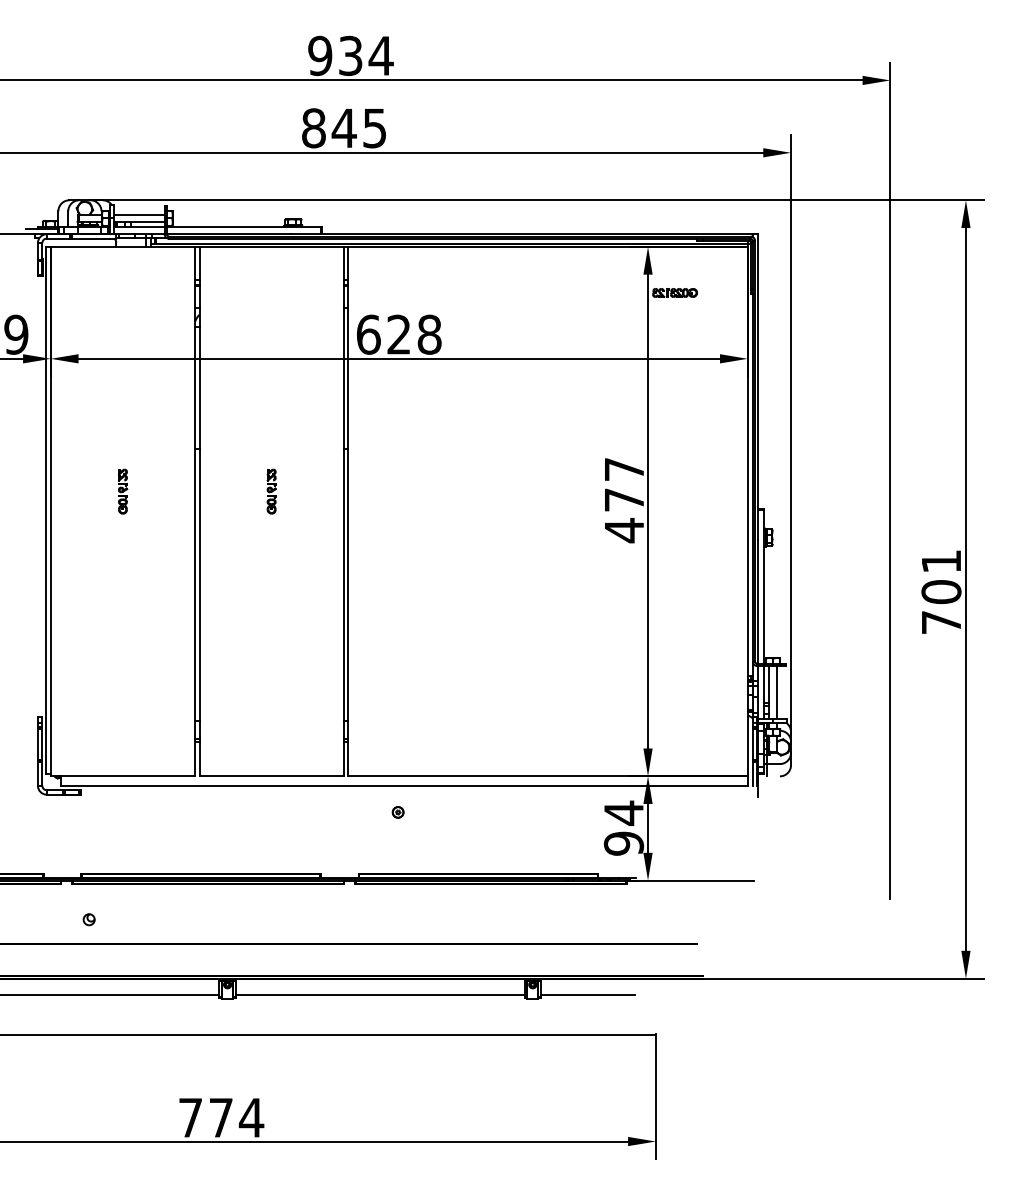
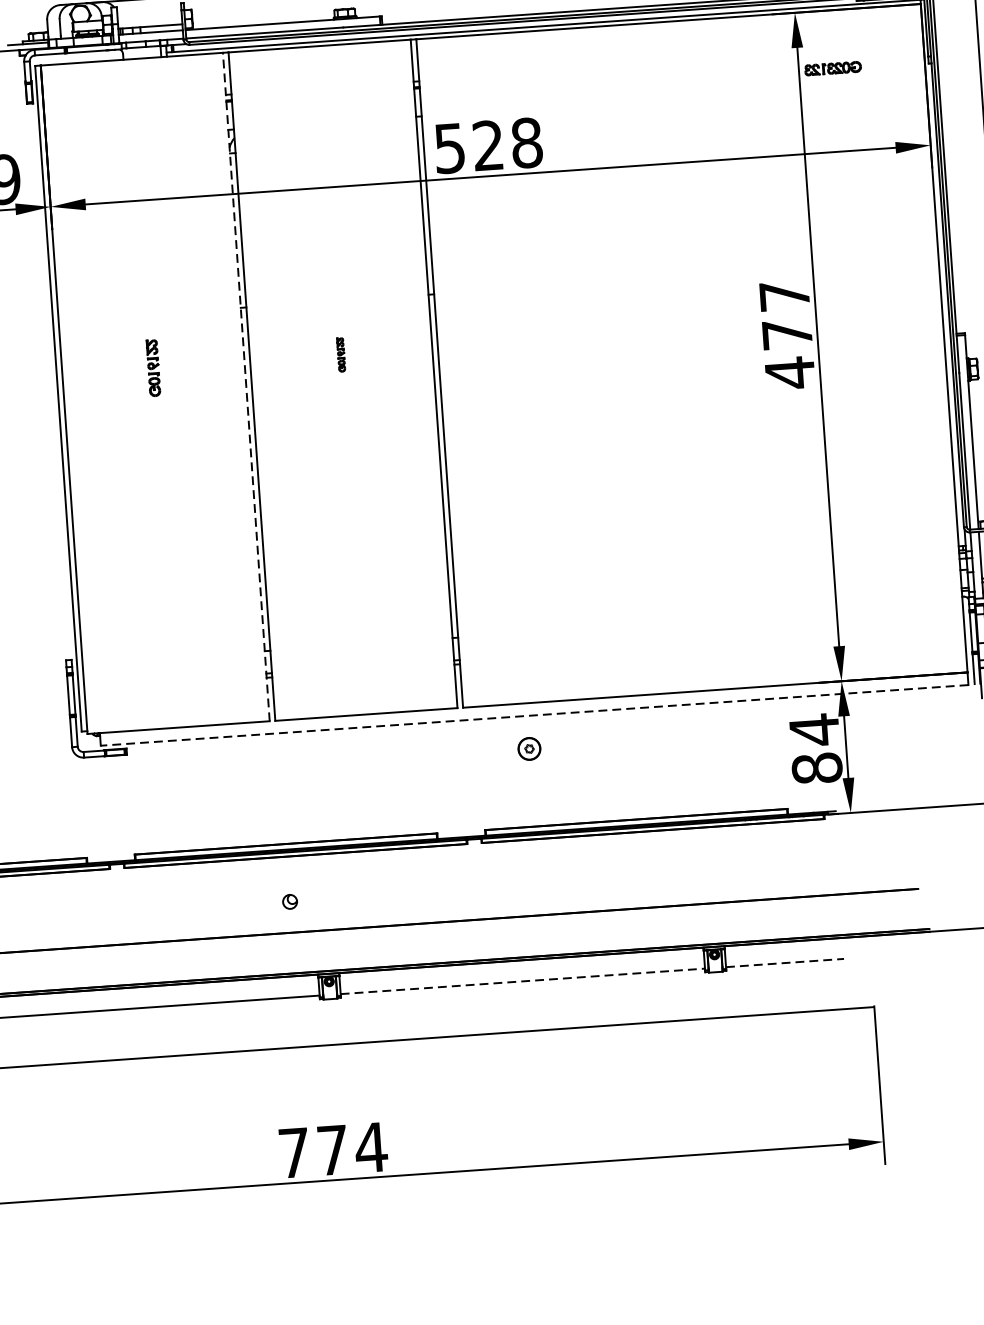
line: (138, 214) -> (148, 16), removed
text: (368, 334) -> (449, 148), 628 -> 528
part: (271, 491) -> (341, 354), size x0.6
line: (195, 511) -> (246, 386), solid -> dashed
line: (404, 786) -> (535, 715), solid -> dashed
part: (397, 812) -> (528, 749), size x1.6
text: (624, 843) -> (817, 768), 94 -> 84
part: (88, 919) -> (289, 901), moved
line: (380, 995) -> (523, 981), solid -> dashed
line: (587, 995) -> (784, 963), solid -> dashed

